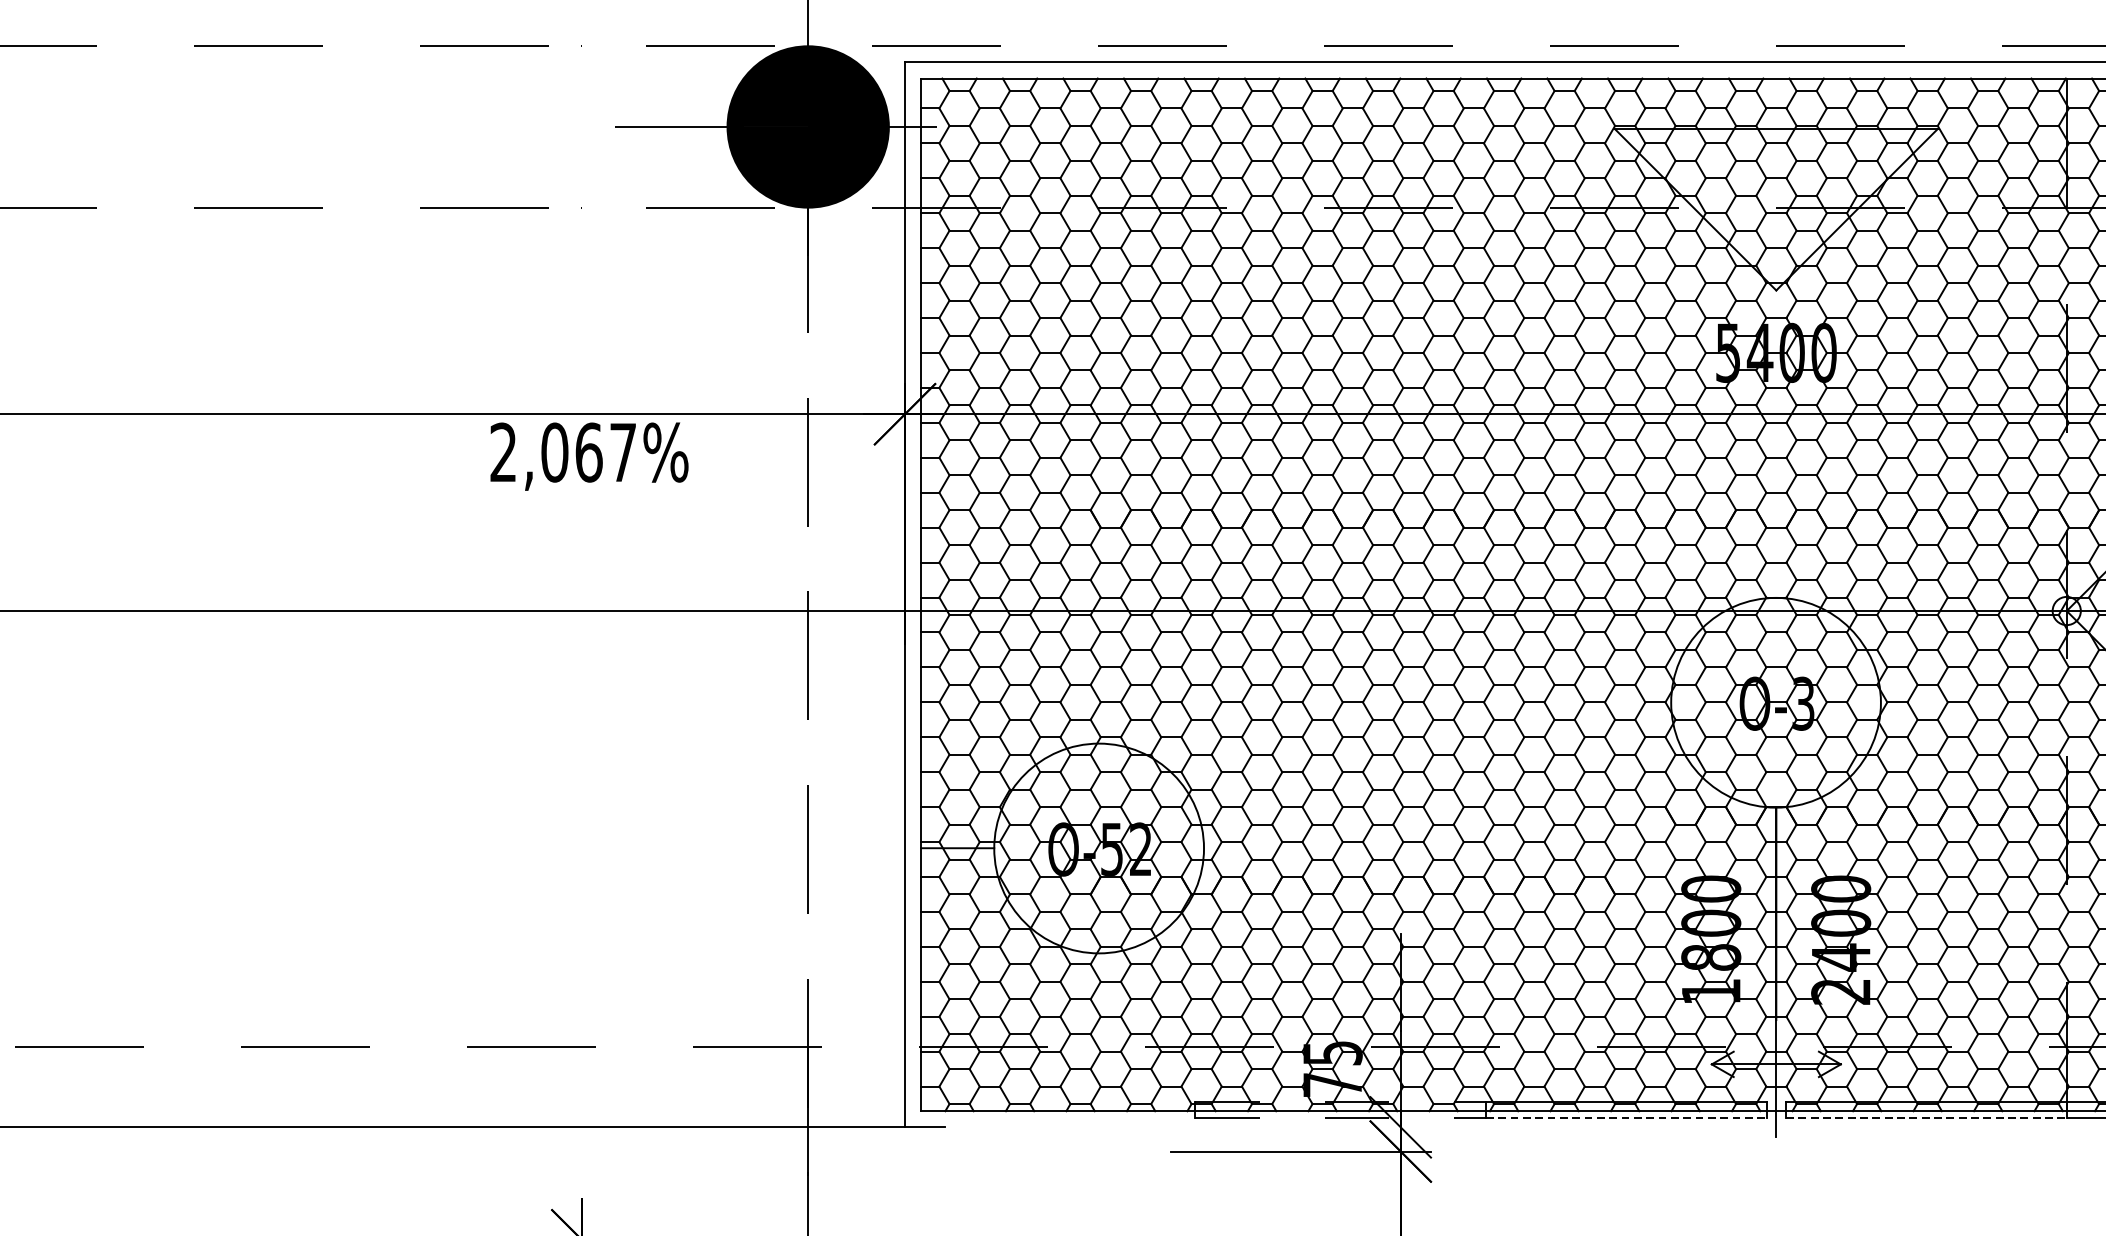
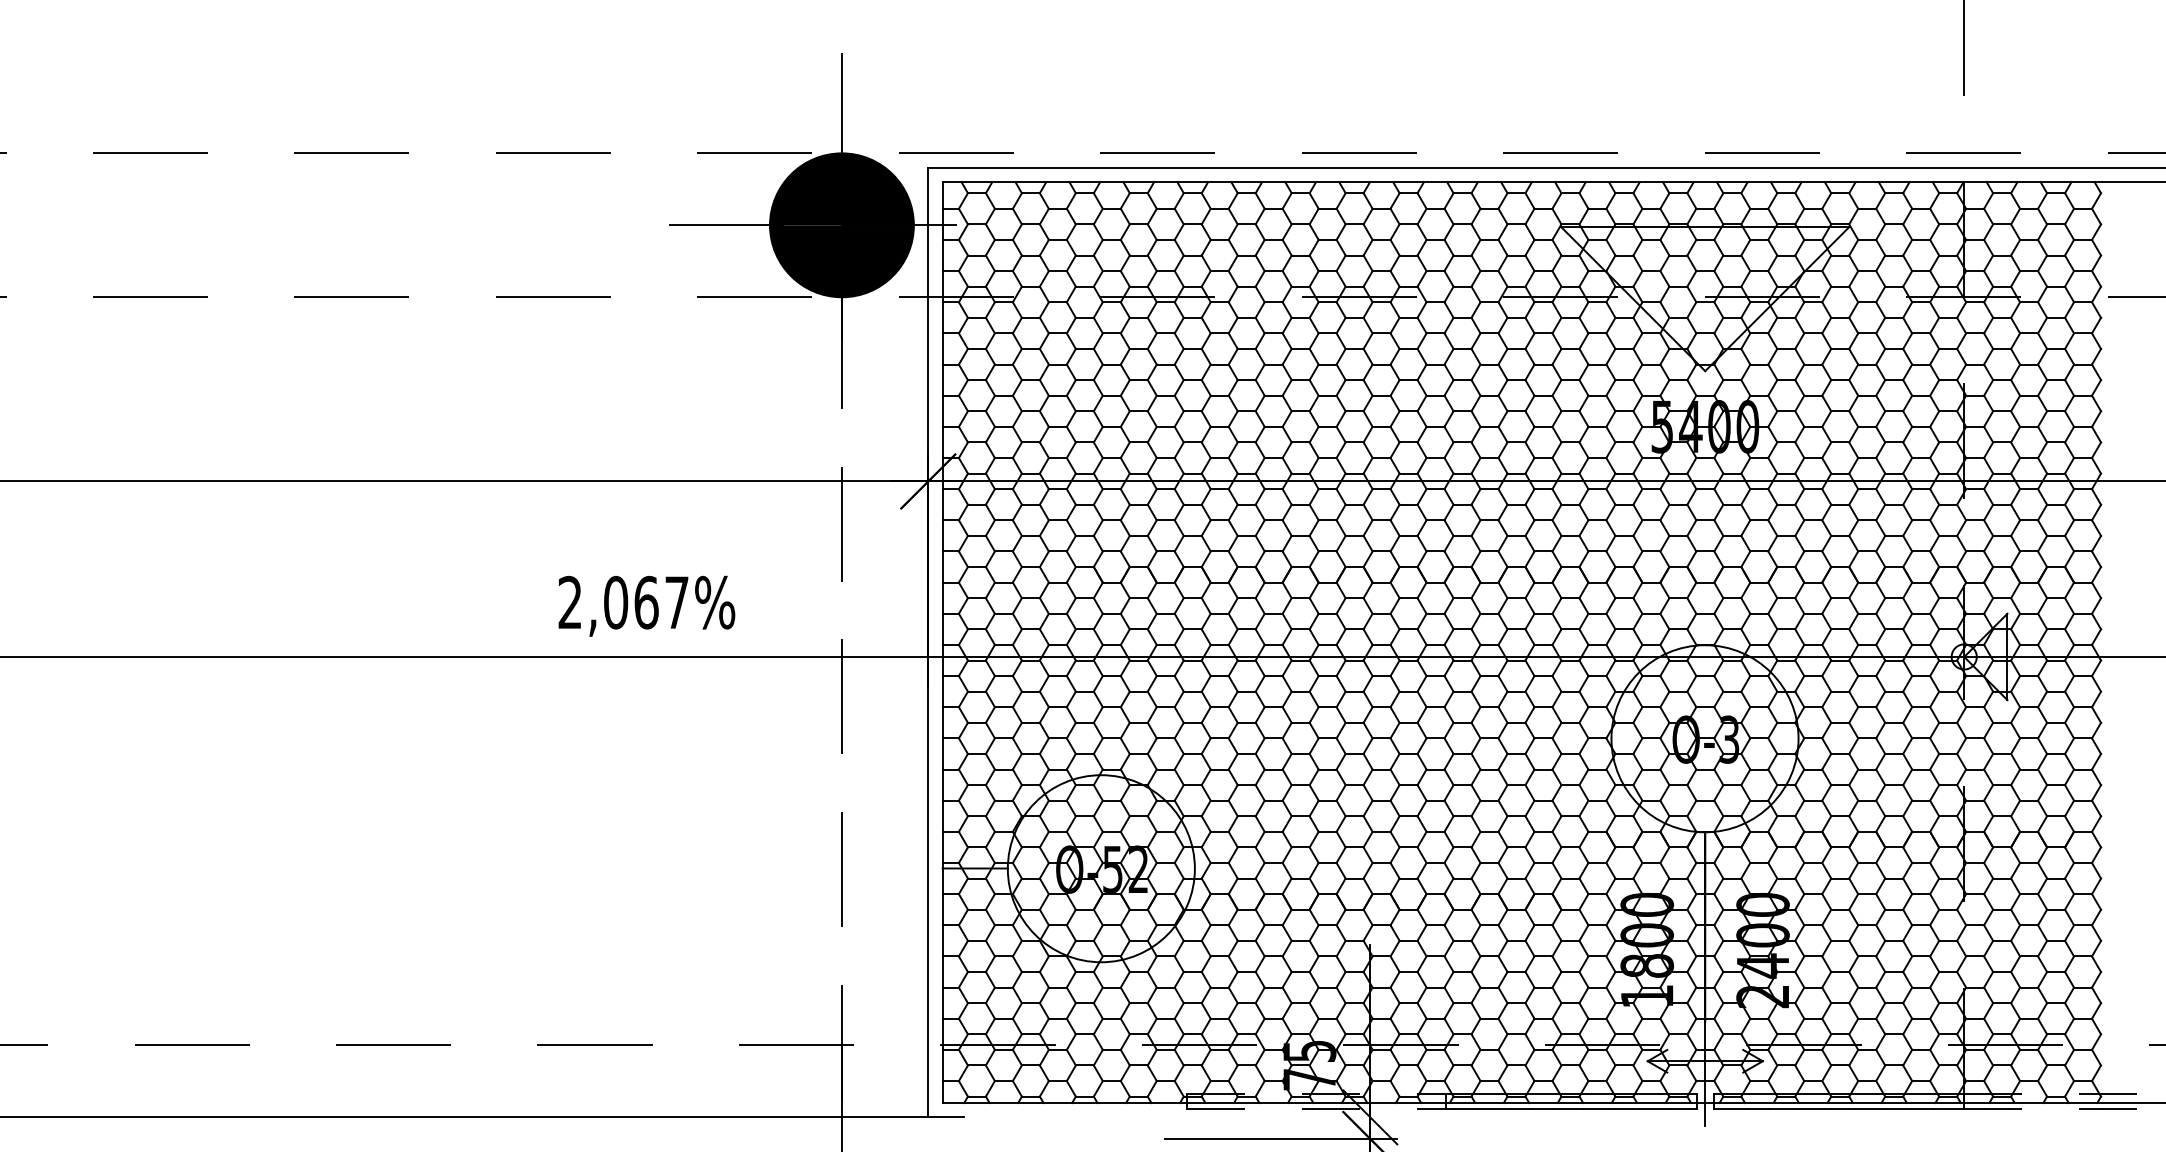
text: (589, 455) -> (646, 605), moved
line: (1626, 1117) -> (1571, 1108), dashed -> solid
line: (1926, 1117) -> (1839, 1108), dashed -> solid

